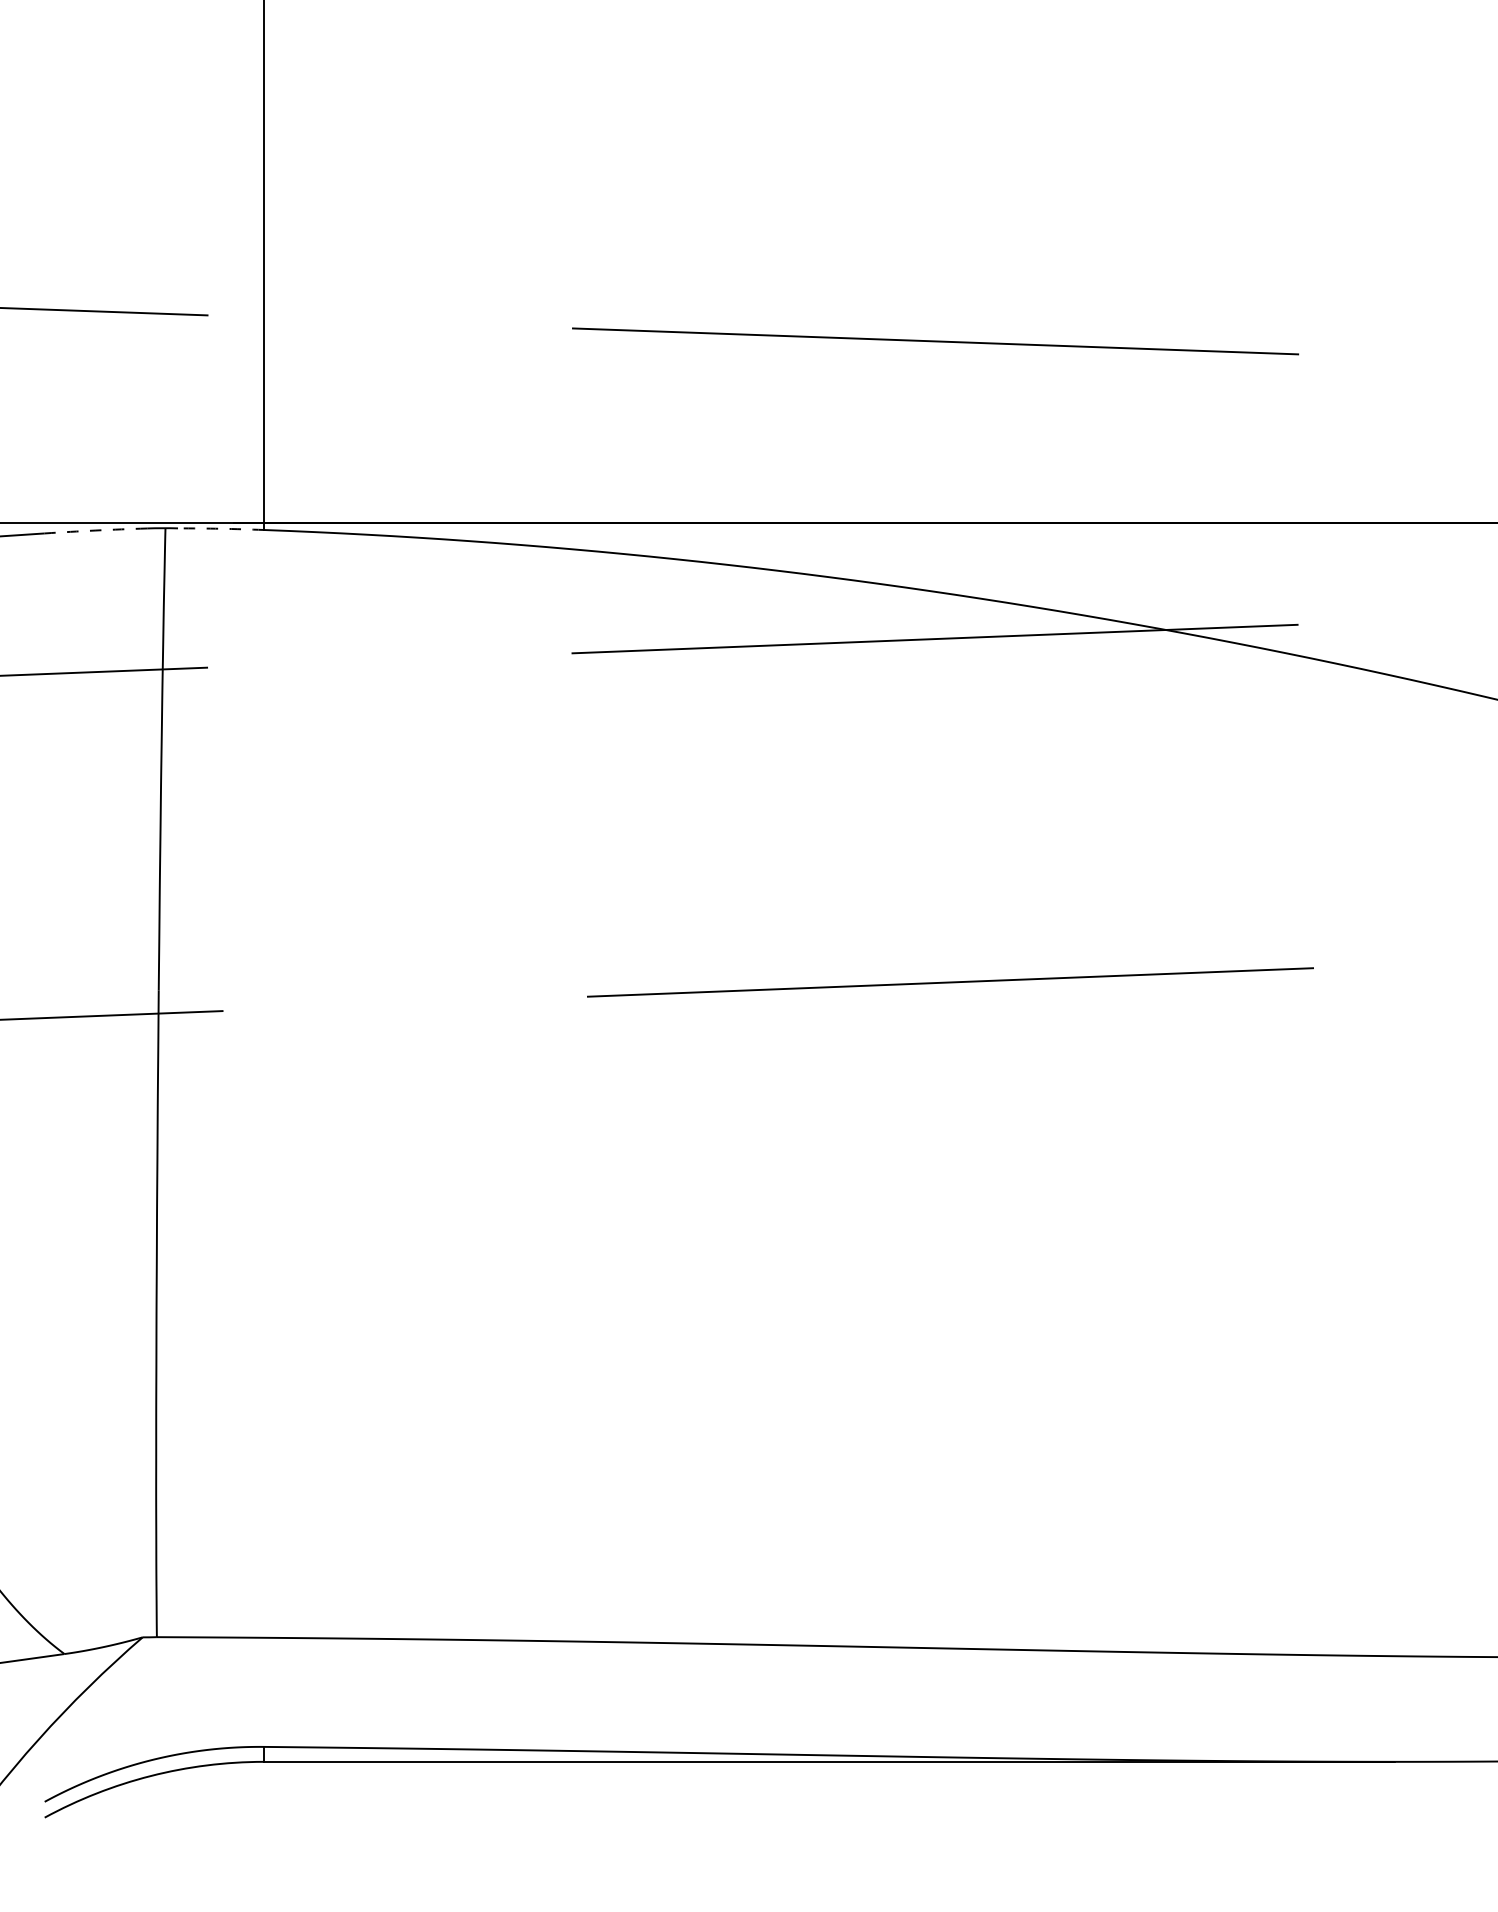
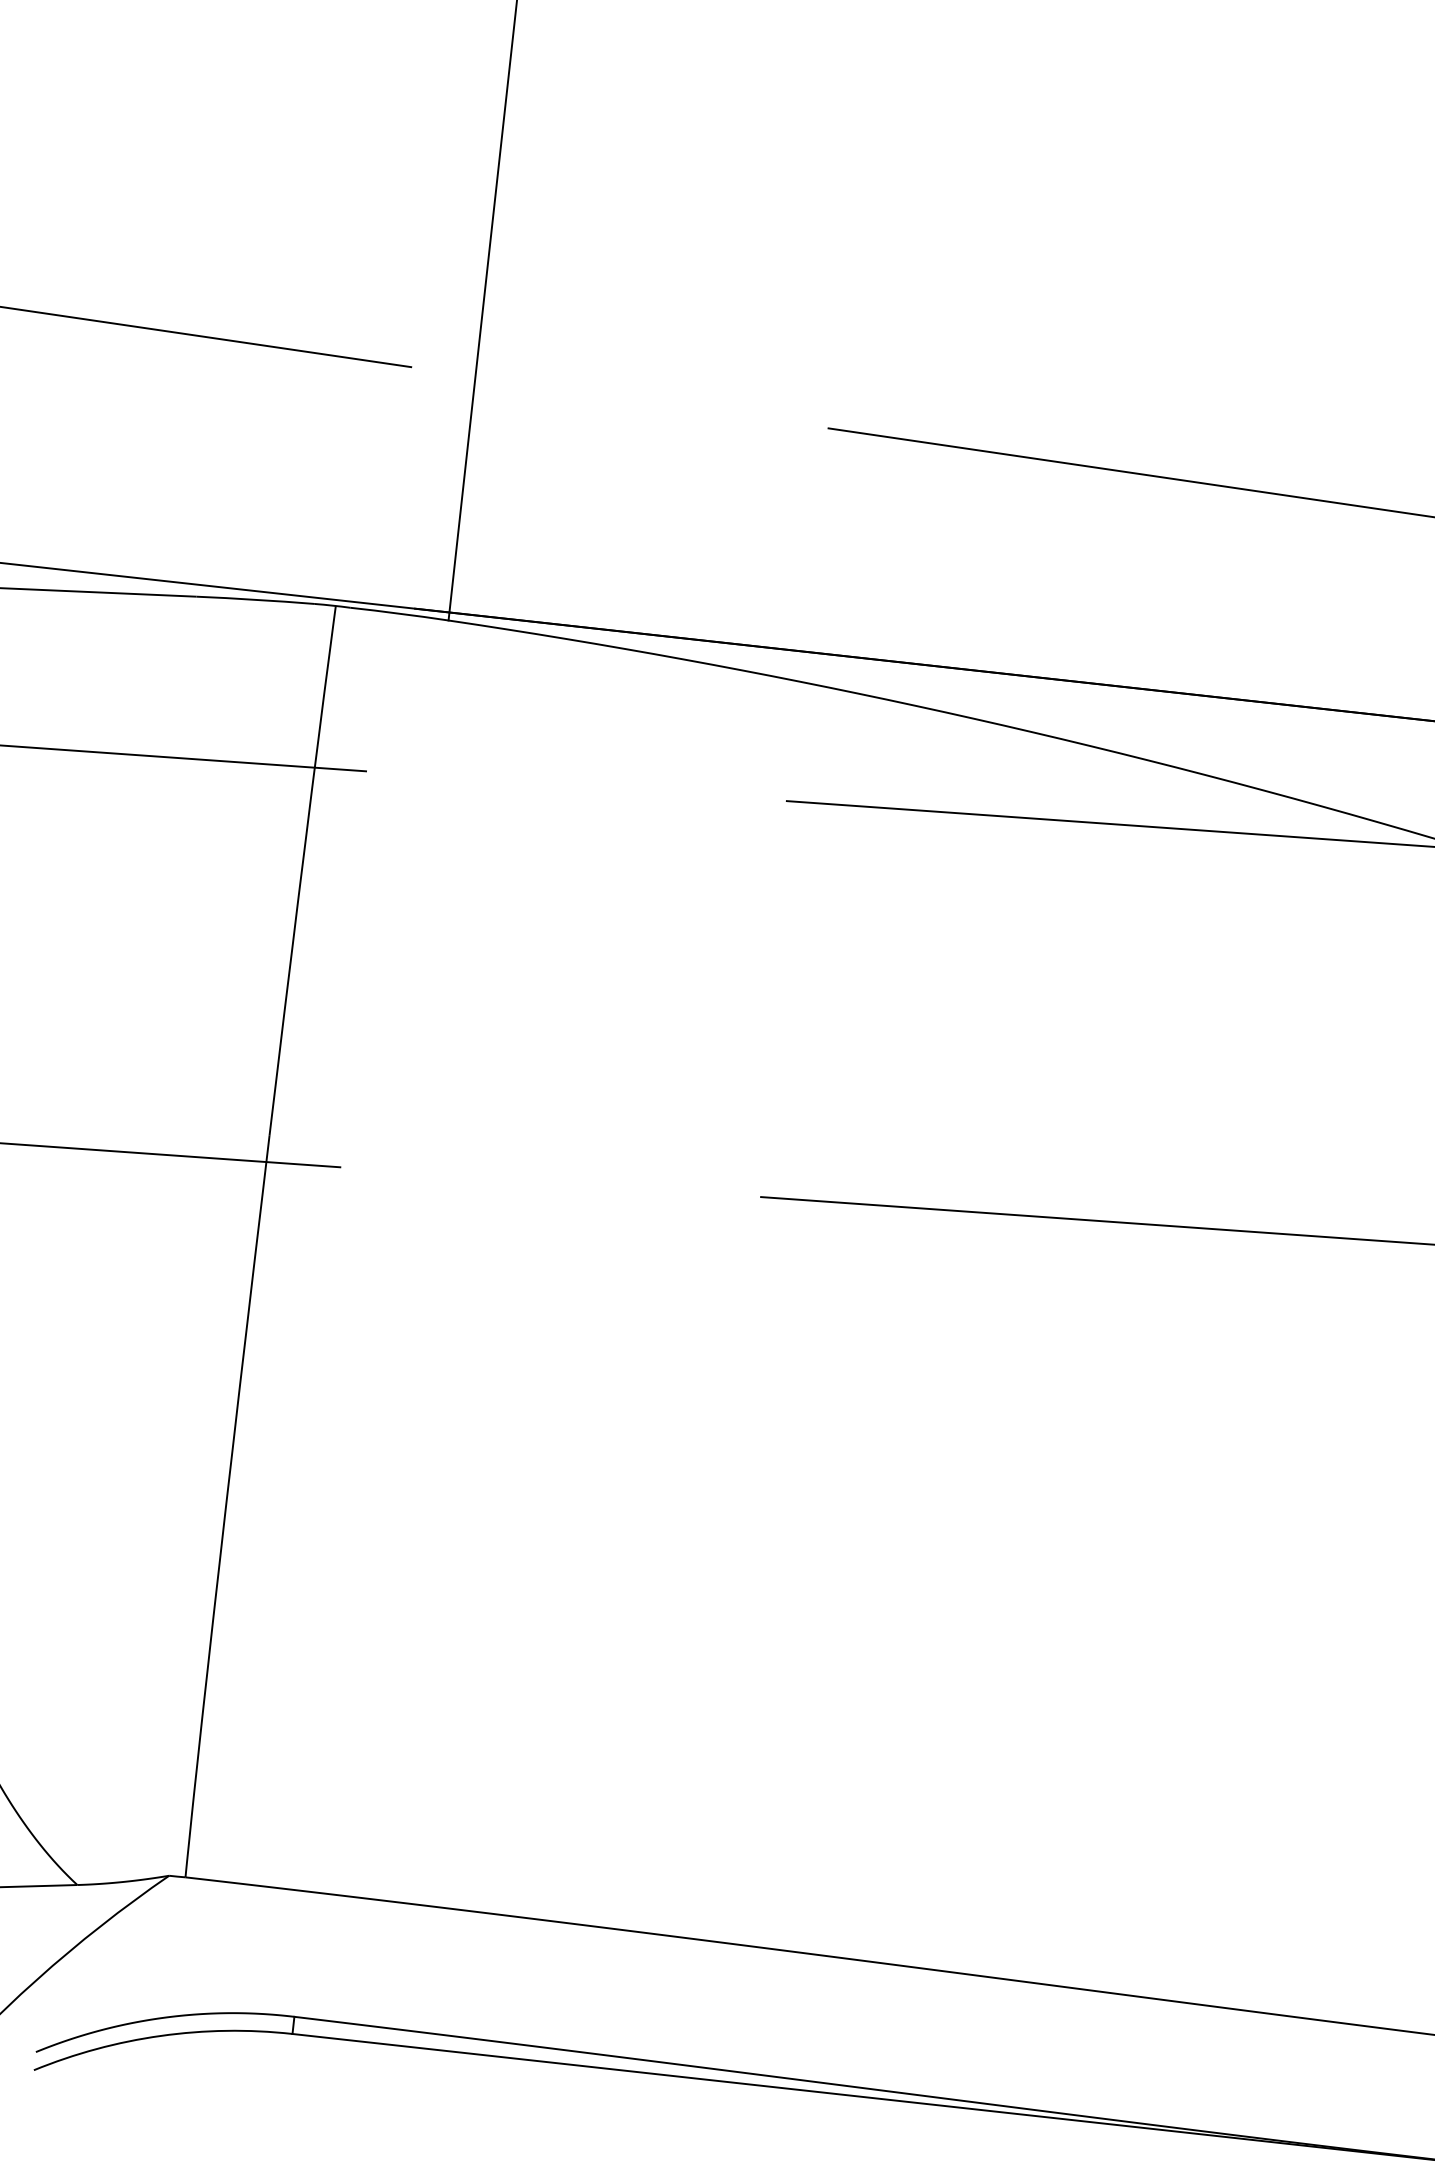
arc: (220, 528) -> (398, 613), dashed -> solid
arc: (95, 530) -> (255, 599), dashed -> solid

